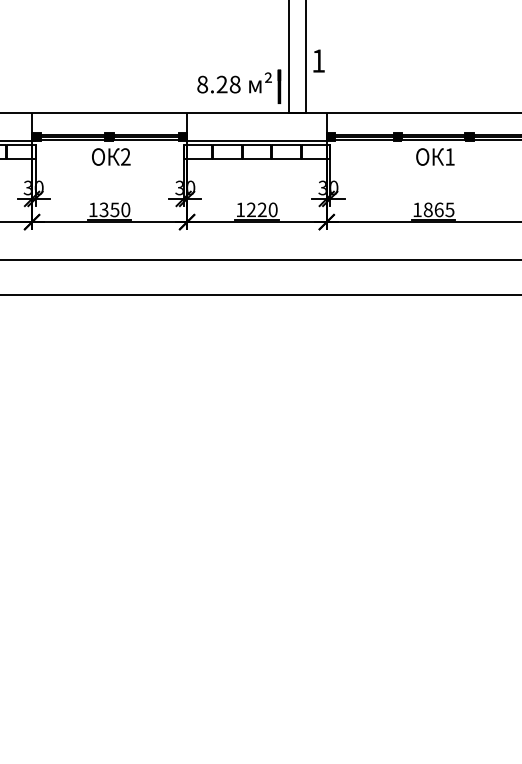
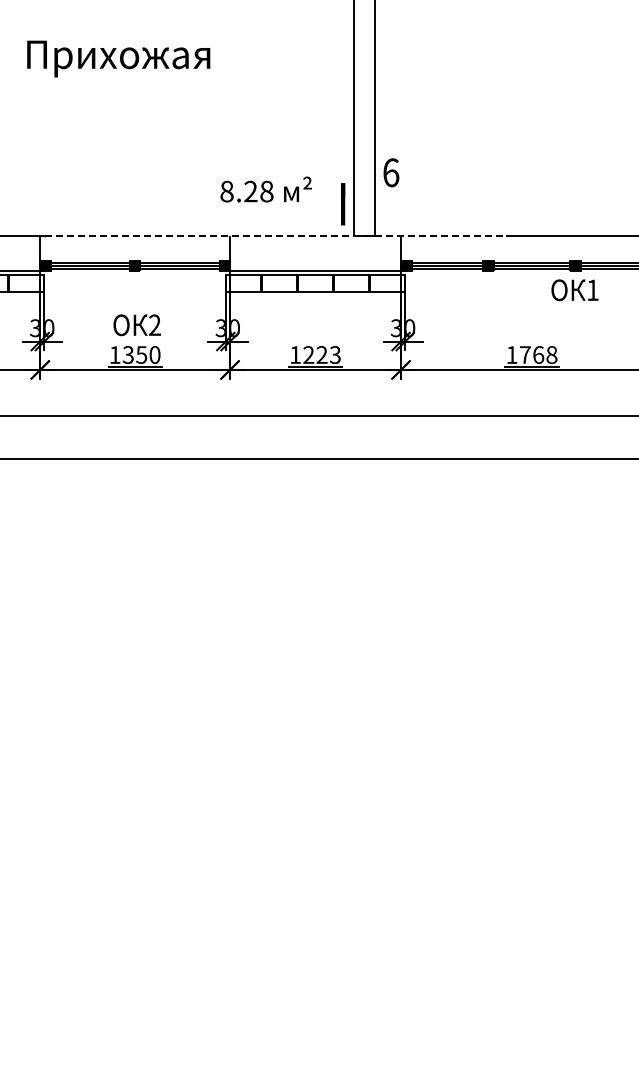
text: (318, 60) -> (391, 172), 1 -> 6
text: (234, 82) -> (265, 189), moved
line: (224, 113) -> (275, 236), solid -> dashed
text: (110, 157) -> (136, 325), moved
text: (434, 157) -> (574, 290), moved
text: (272, 209) -> (334, 354), 1220 -> 1223
text: (439, 210) -> (538, 355), 1865 -> 1768

